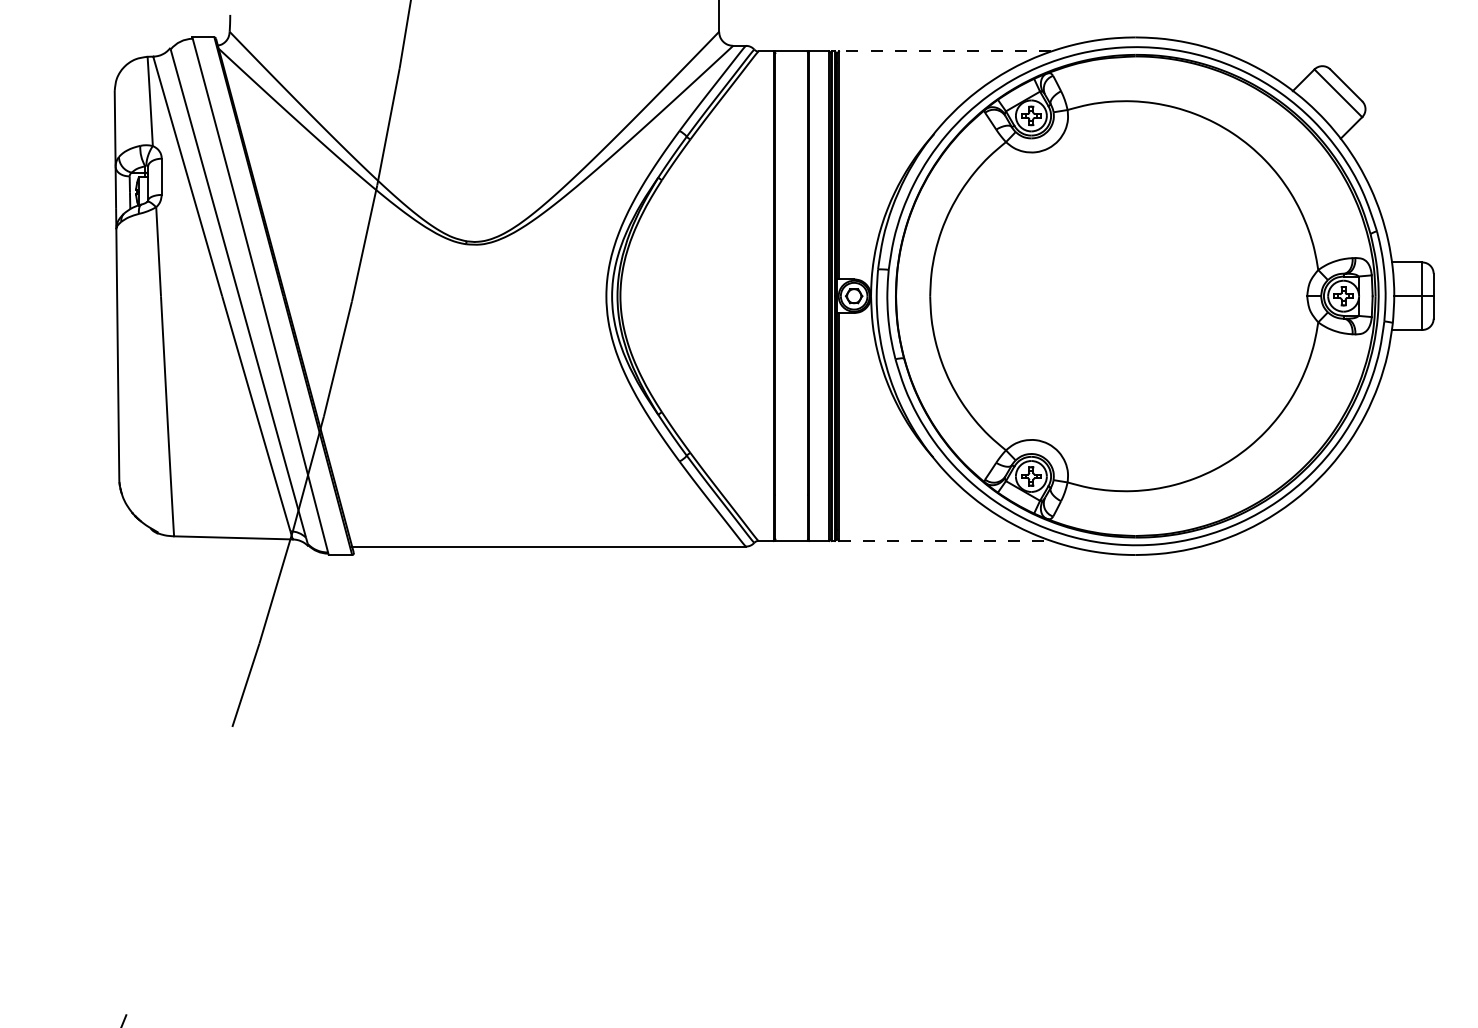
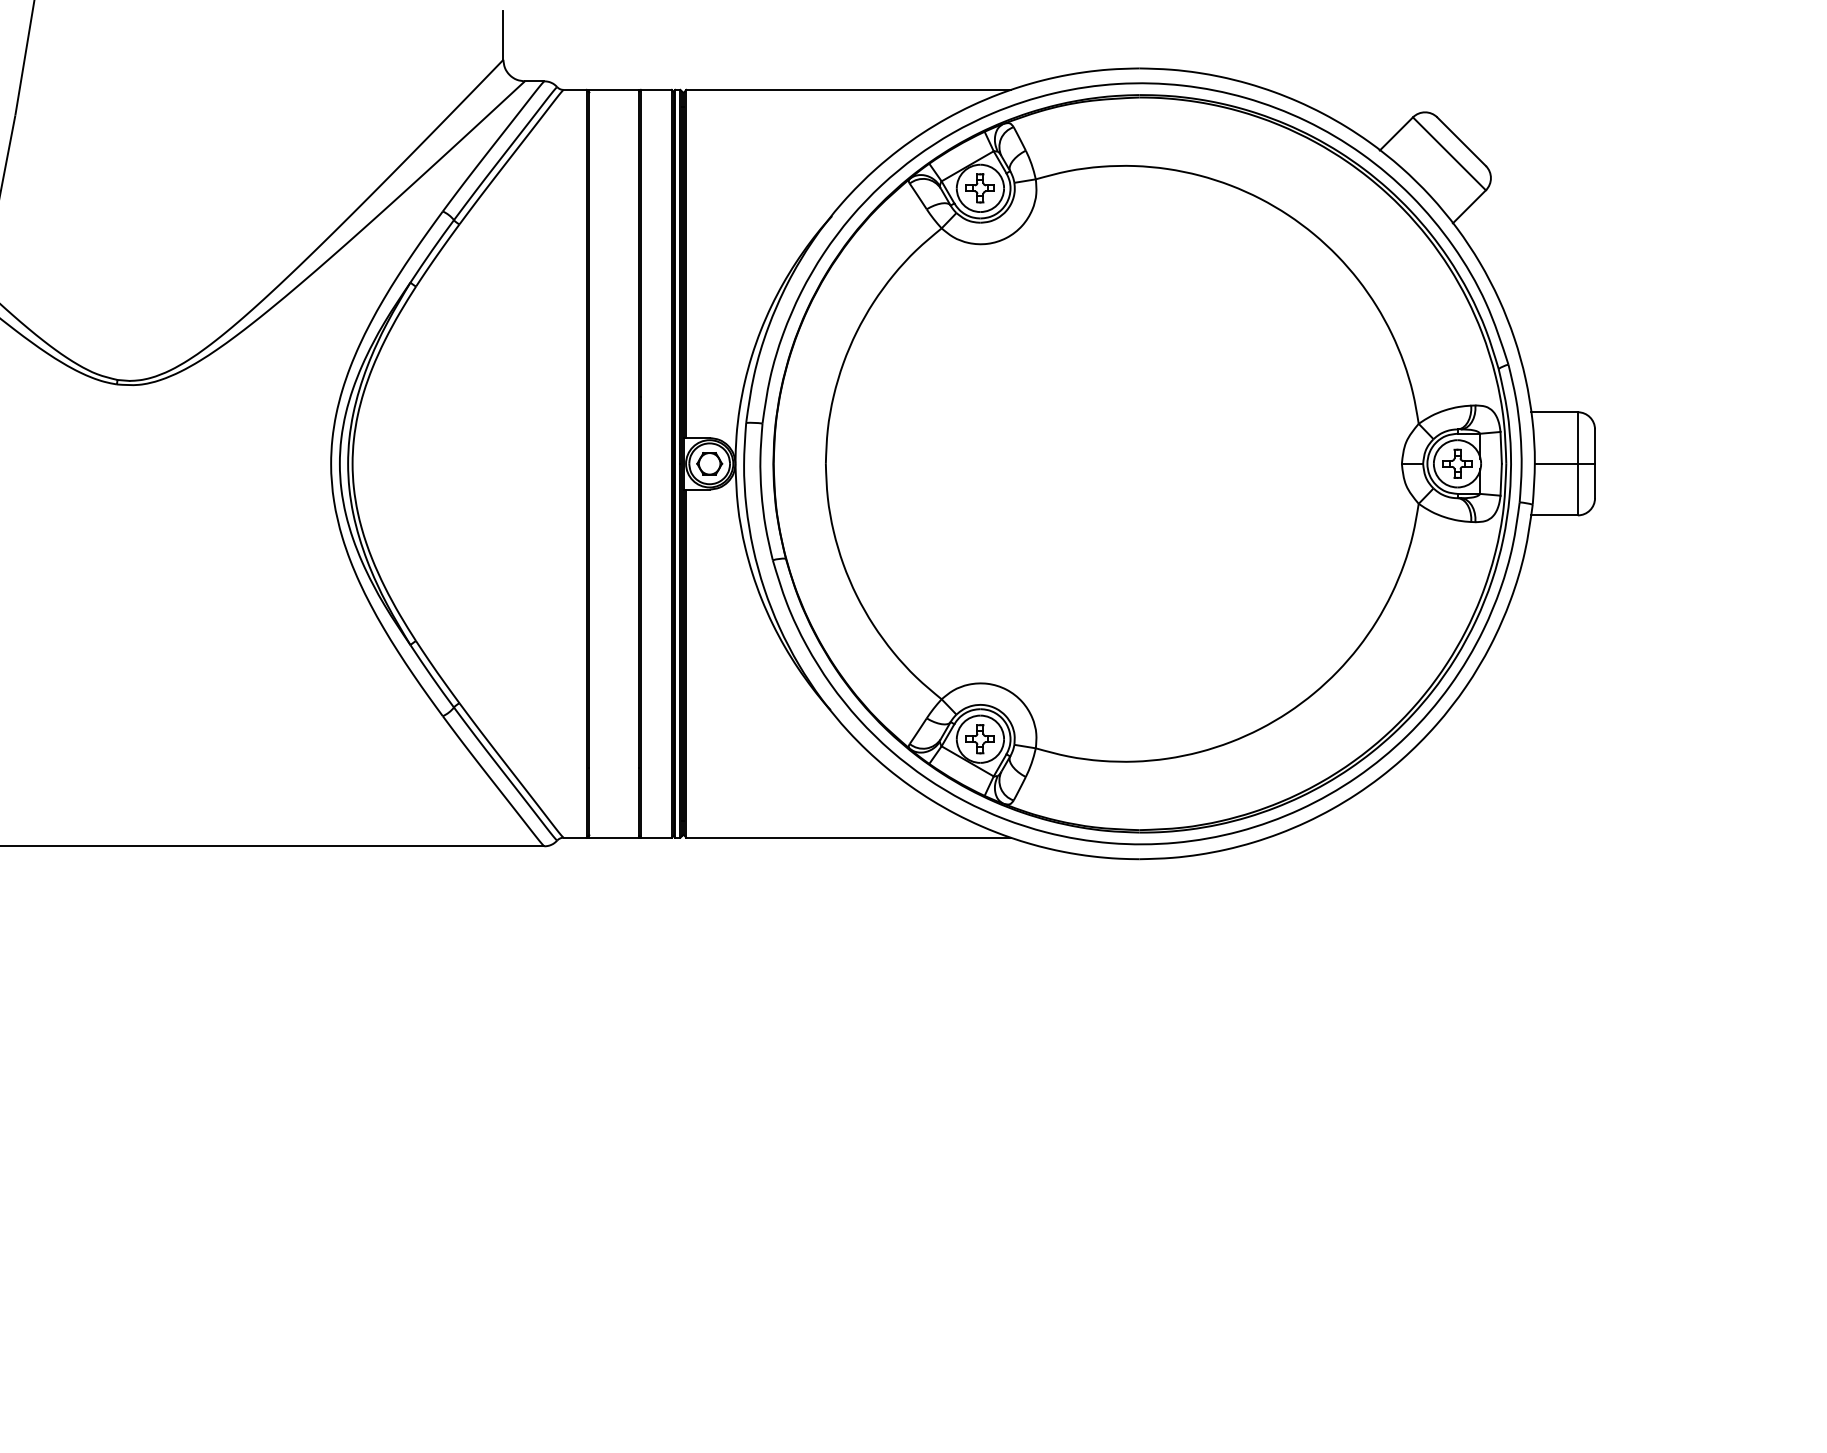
line: (944, 51) -> (847, 89), dashed -> solid
line: (945, 540) -> (849, 837), dashed -> solid

